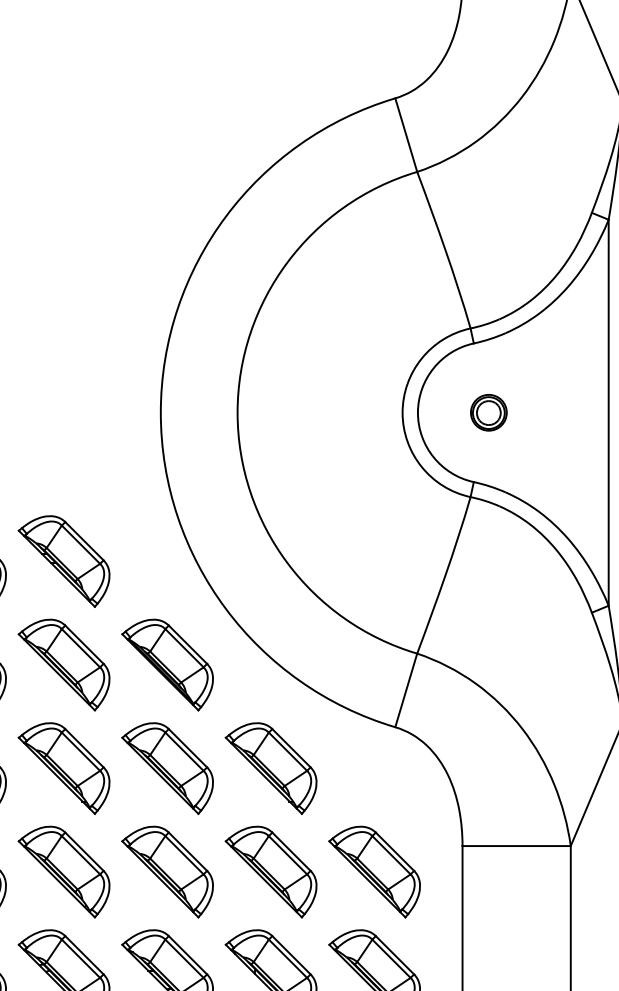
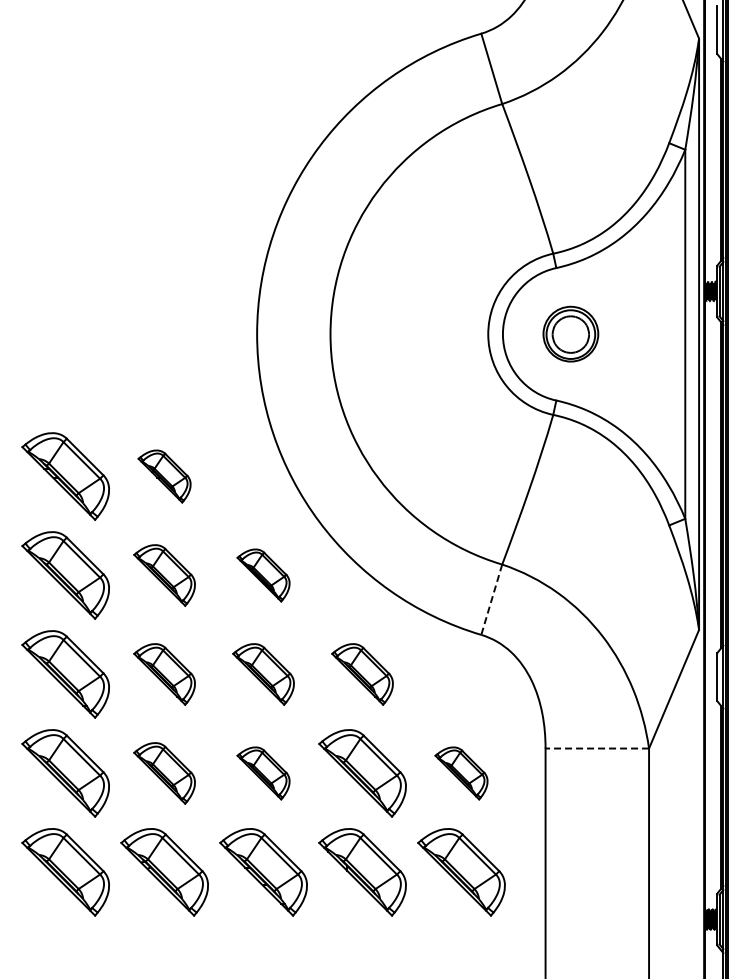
part: (488, 412) -> (570, 334), size x1.6
part: (63, 561) -> (164, 476), size x0.6
part: (63, 665) -> (164, 575), size x0.7
part: (167, 665) -> (263, 575), size x0.6
line: (405, 690) -> (491, 599), solid -> dashed
part: (63, 768) -> (164, 674), size x0.7
part: (167, 768) -> (263, 674), size x0.7
part: (271, 768) -> (362, 674), size x0.7
line: (516, 846) -> (597, 748), solid -> dashed
part: (63, 872) -> (164, 773), size x0.7
part: (167, 872) -> (263, 773), size x0.6
part: (374, 872) -> (461, 773), size x0.6

